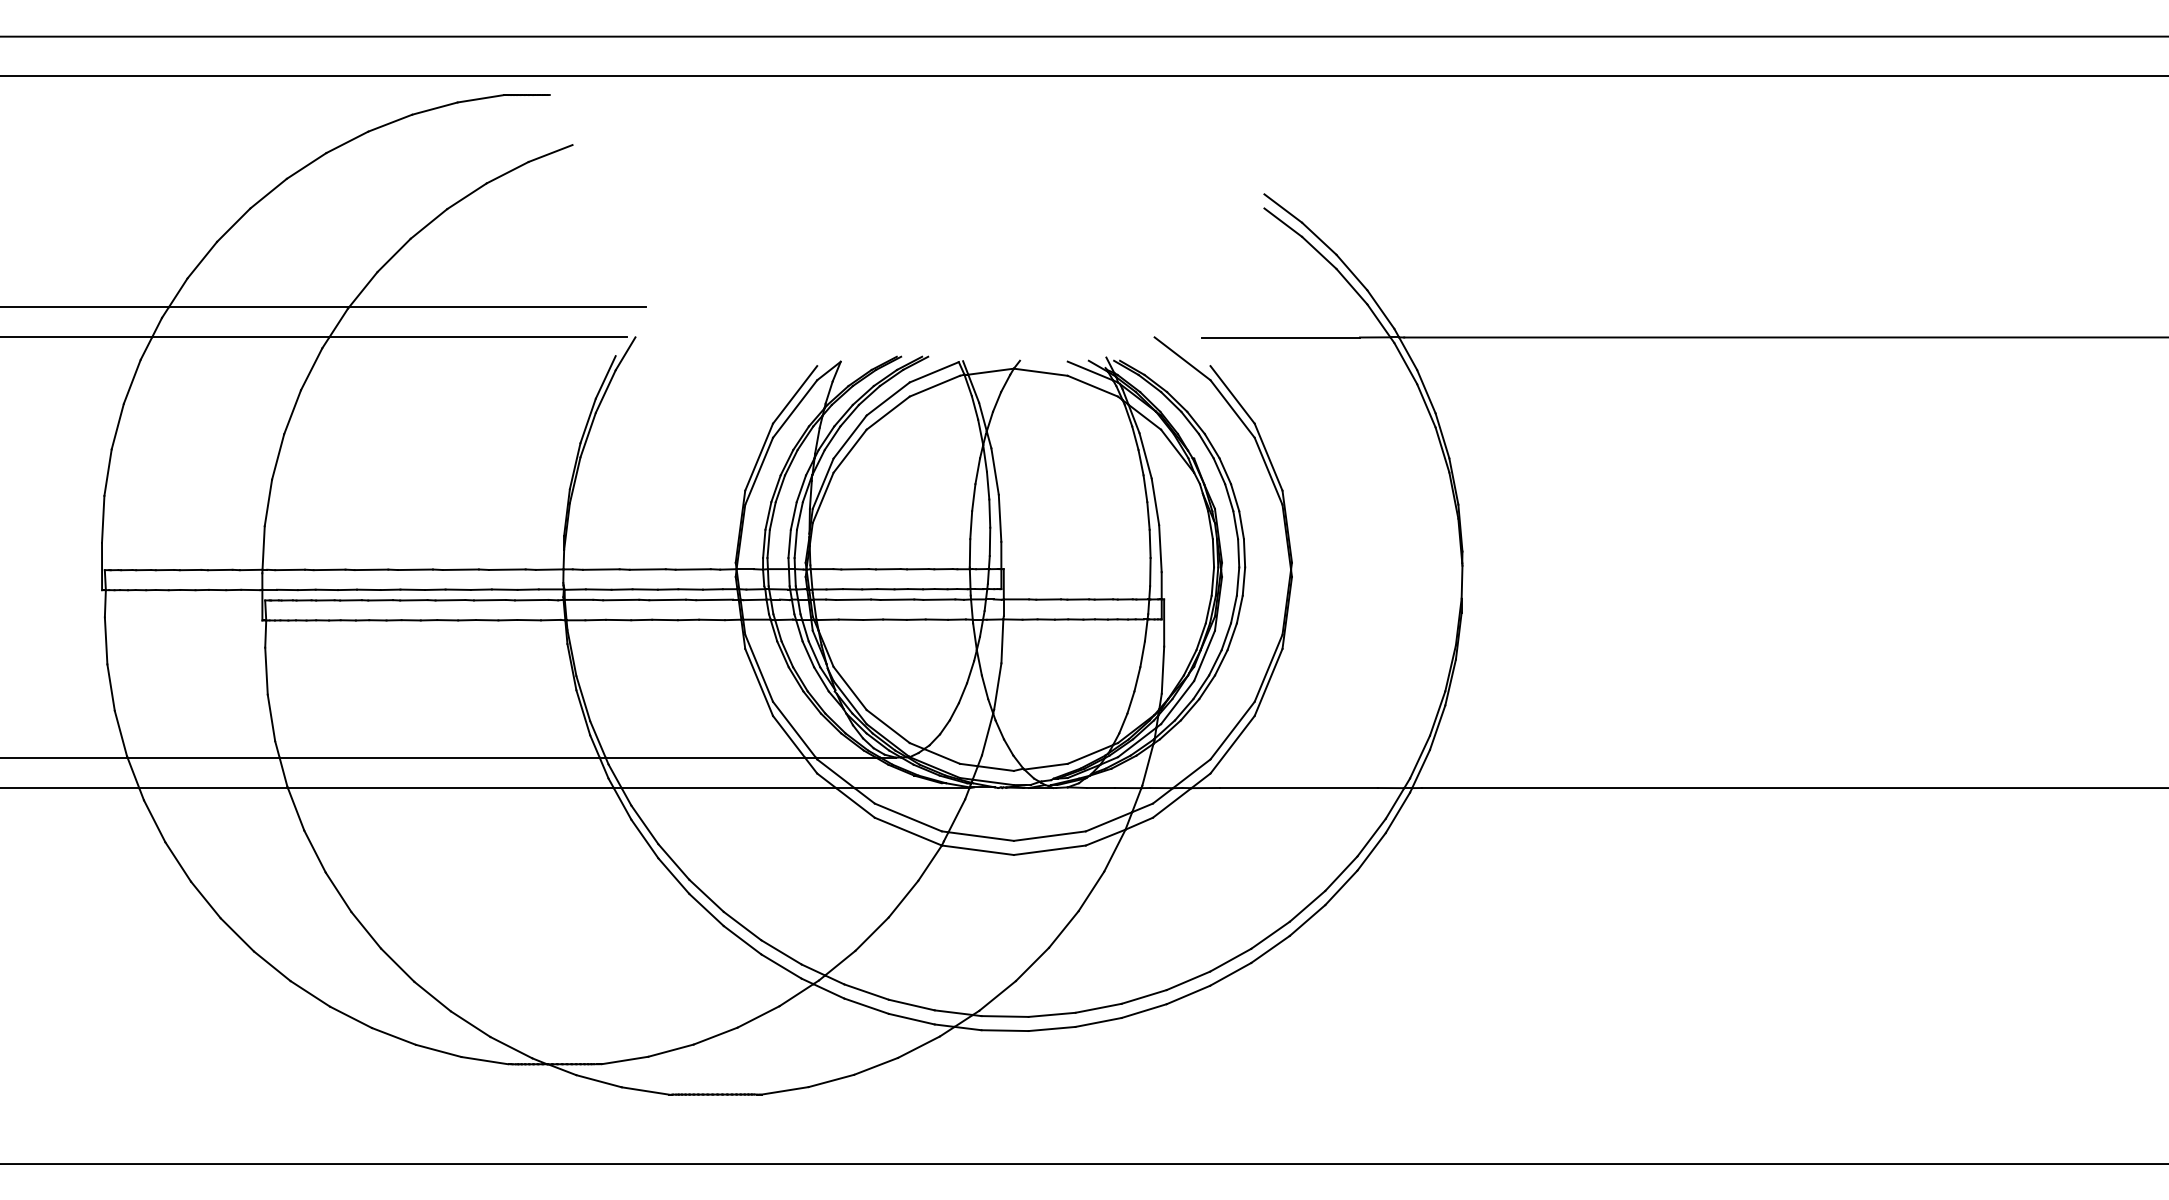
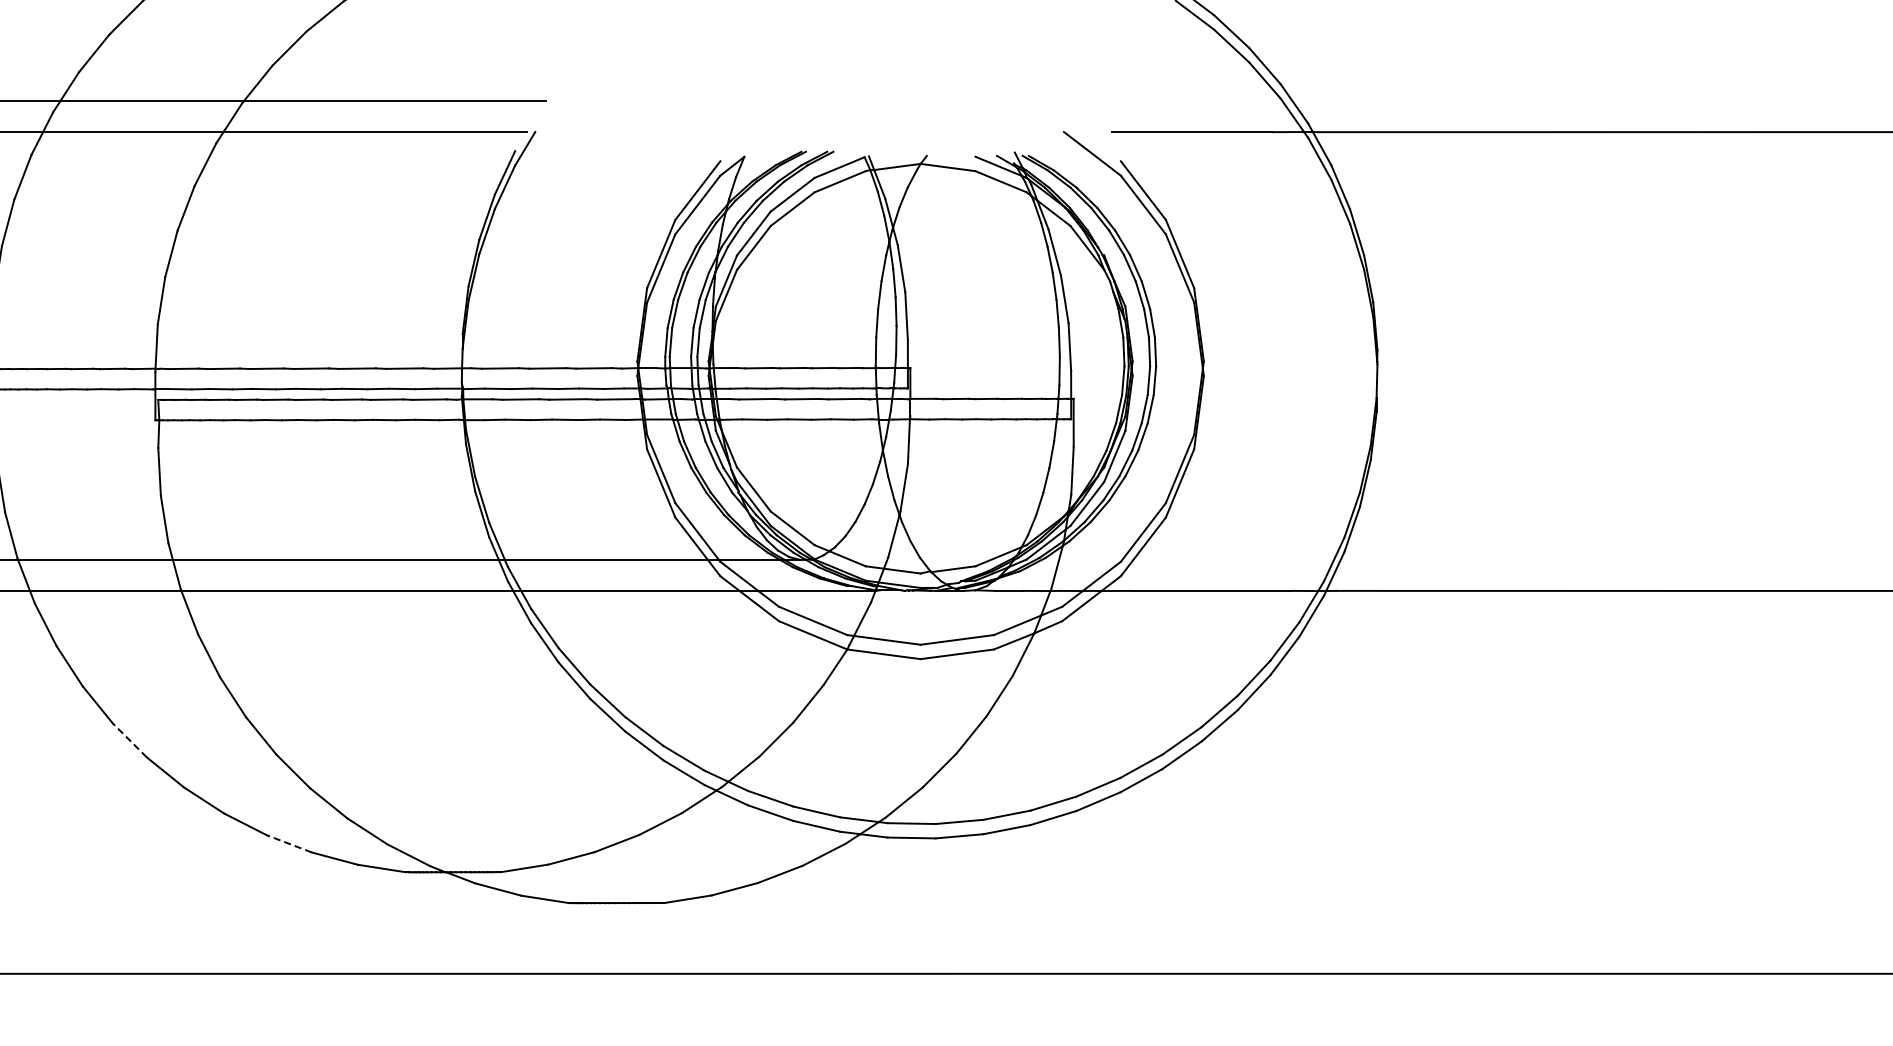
line: (237, 934) -> (130, 740), solid -> dashed
line: (394, 1036) -> (289, 843), solid -> dashed

